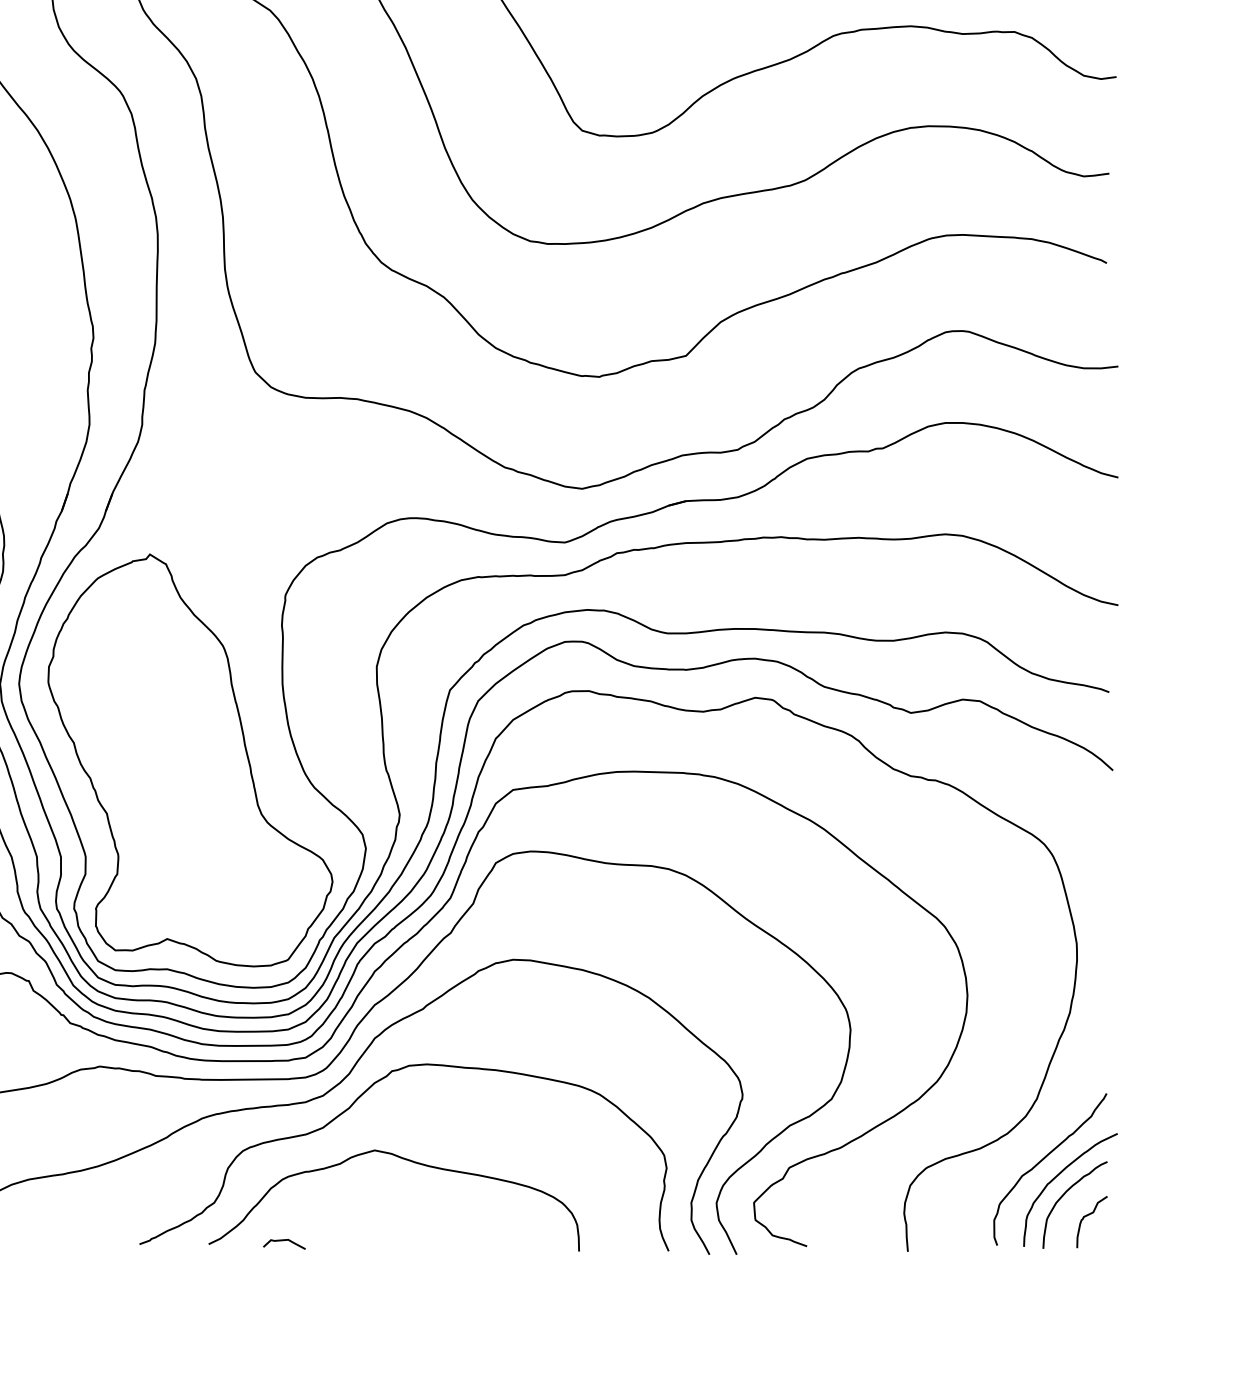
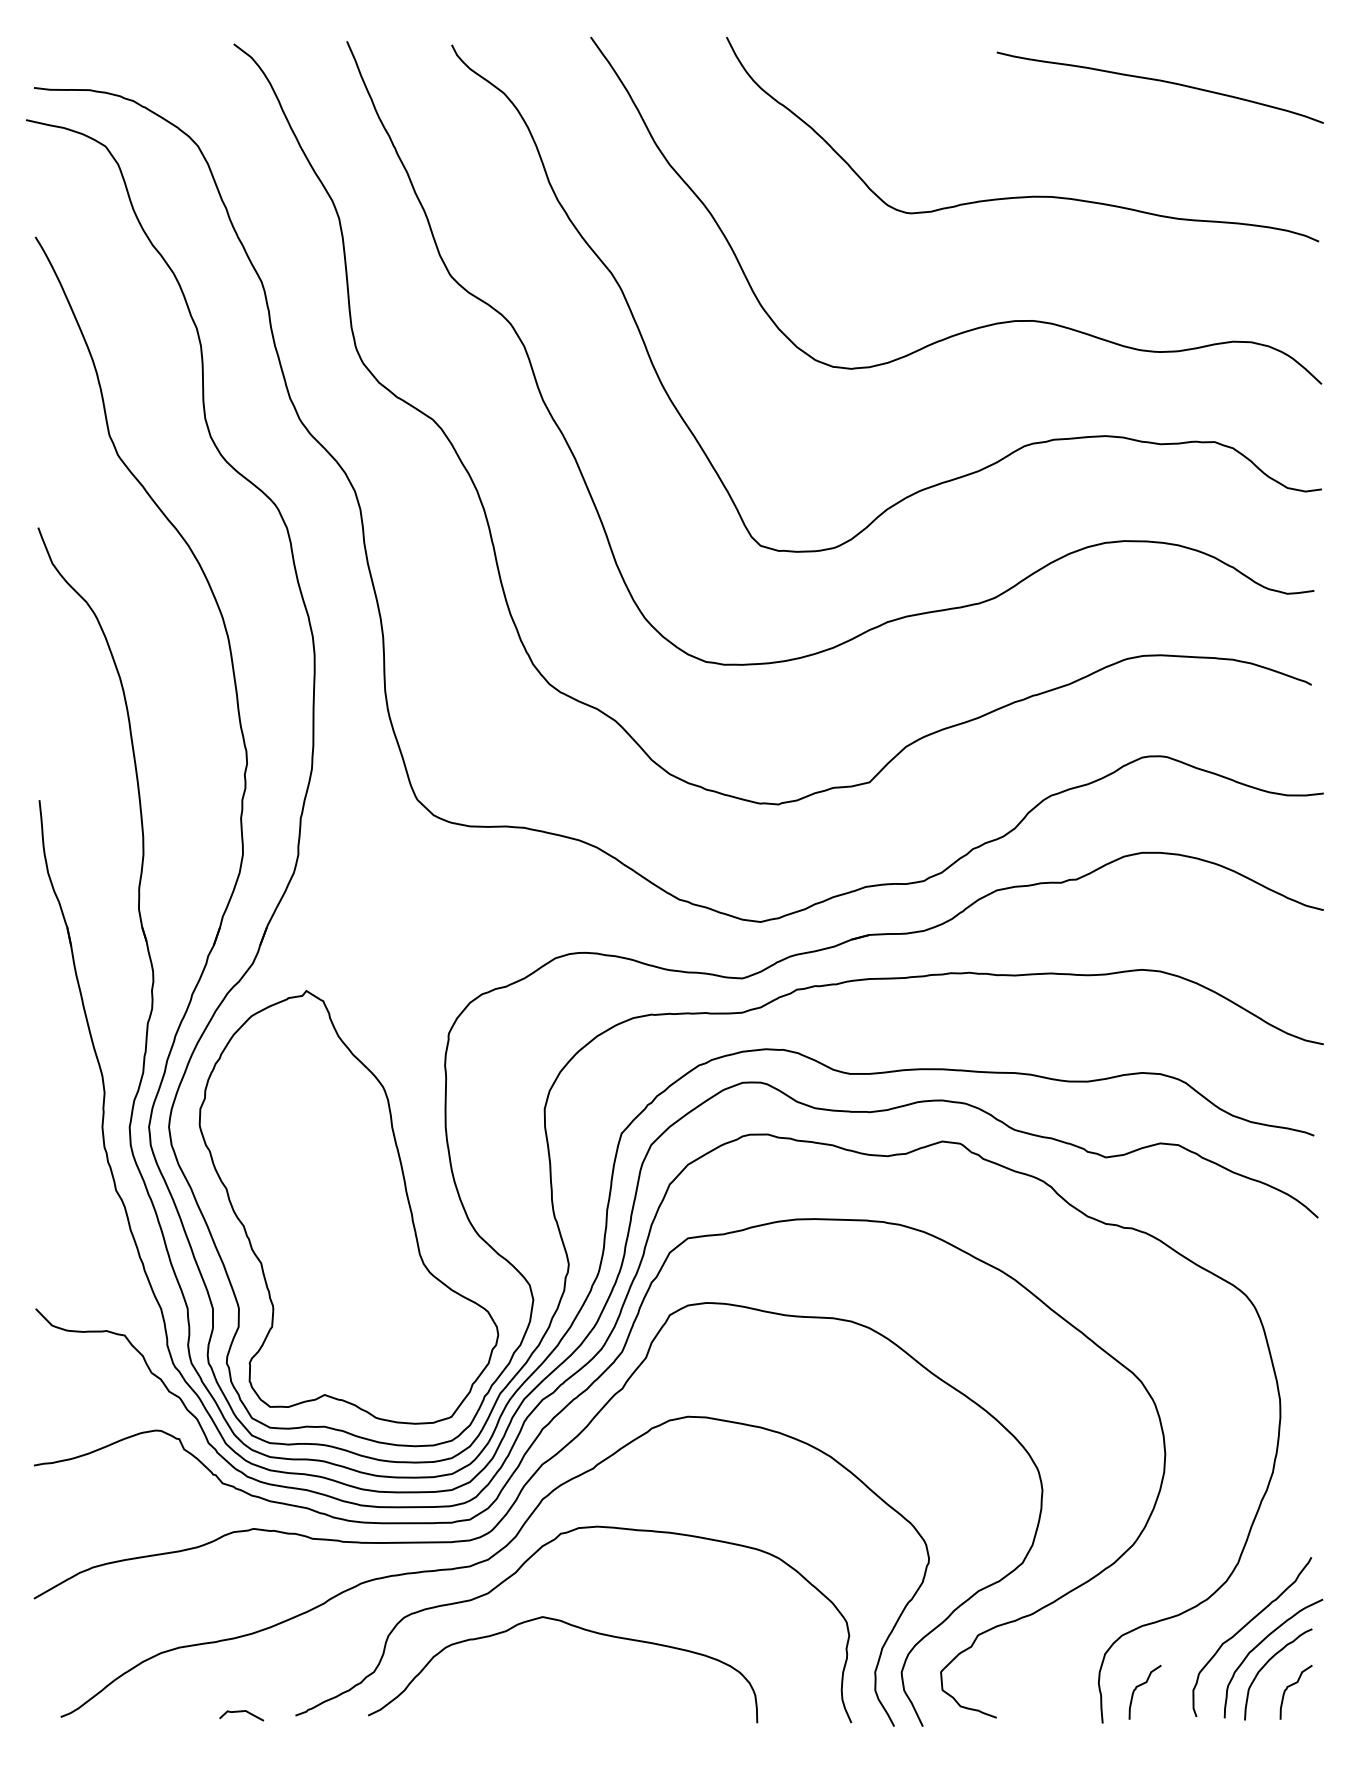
curve: (945, 1215) -> (1142, 1685), added
curve: (284, 1241) -> (241, 1712), moved

